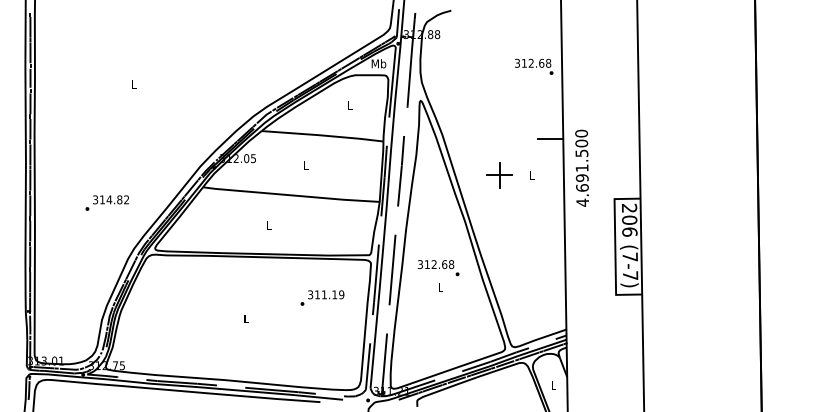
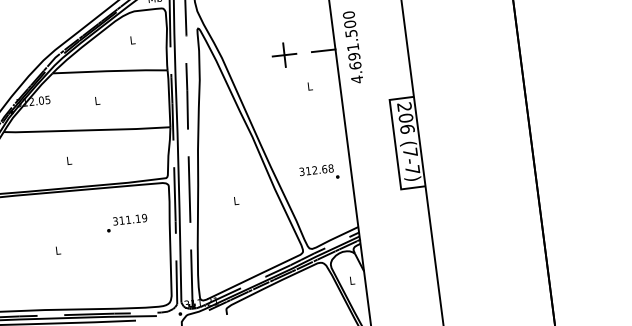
text: (581, 167) -> (352, 46), moved
part: (499, 175) -> (284, 55), moved
text: (438, 268) -> (319, 173), moved

